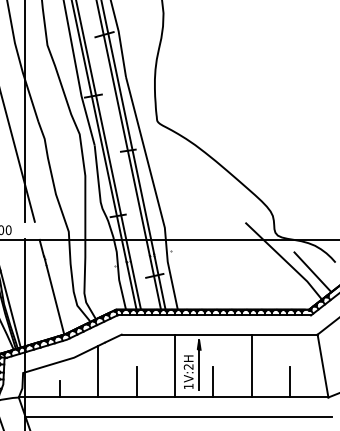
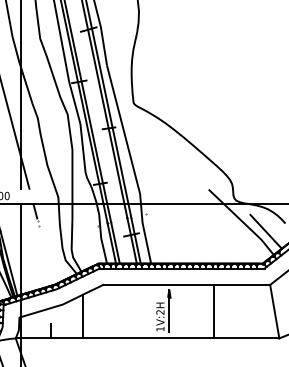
line: (53, 295) -> (45, 251), removed
line: (174, 365) -> (148, 311), removed
line: (137, 382) -> (116, 325), removed
line: (213, 382) -> (181, 325), removed
line: (289, 382) -> (246, 325), removed
line: (178, 416) -> (151, 354), removed

